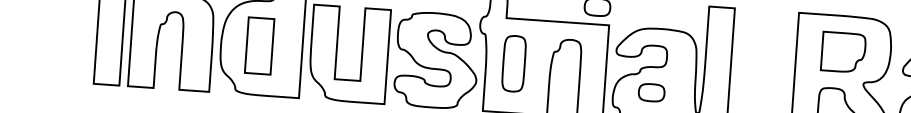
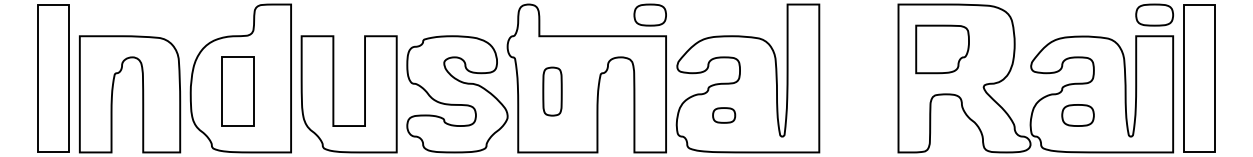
part: (843, 52) -> (942, 49), moved
part: (514, 63) -> (552, 91), size x0.7
part: (651, 92) -> (723, 115), size x0.7

